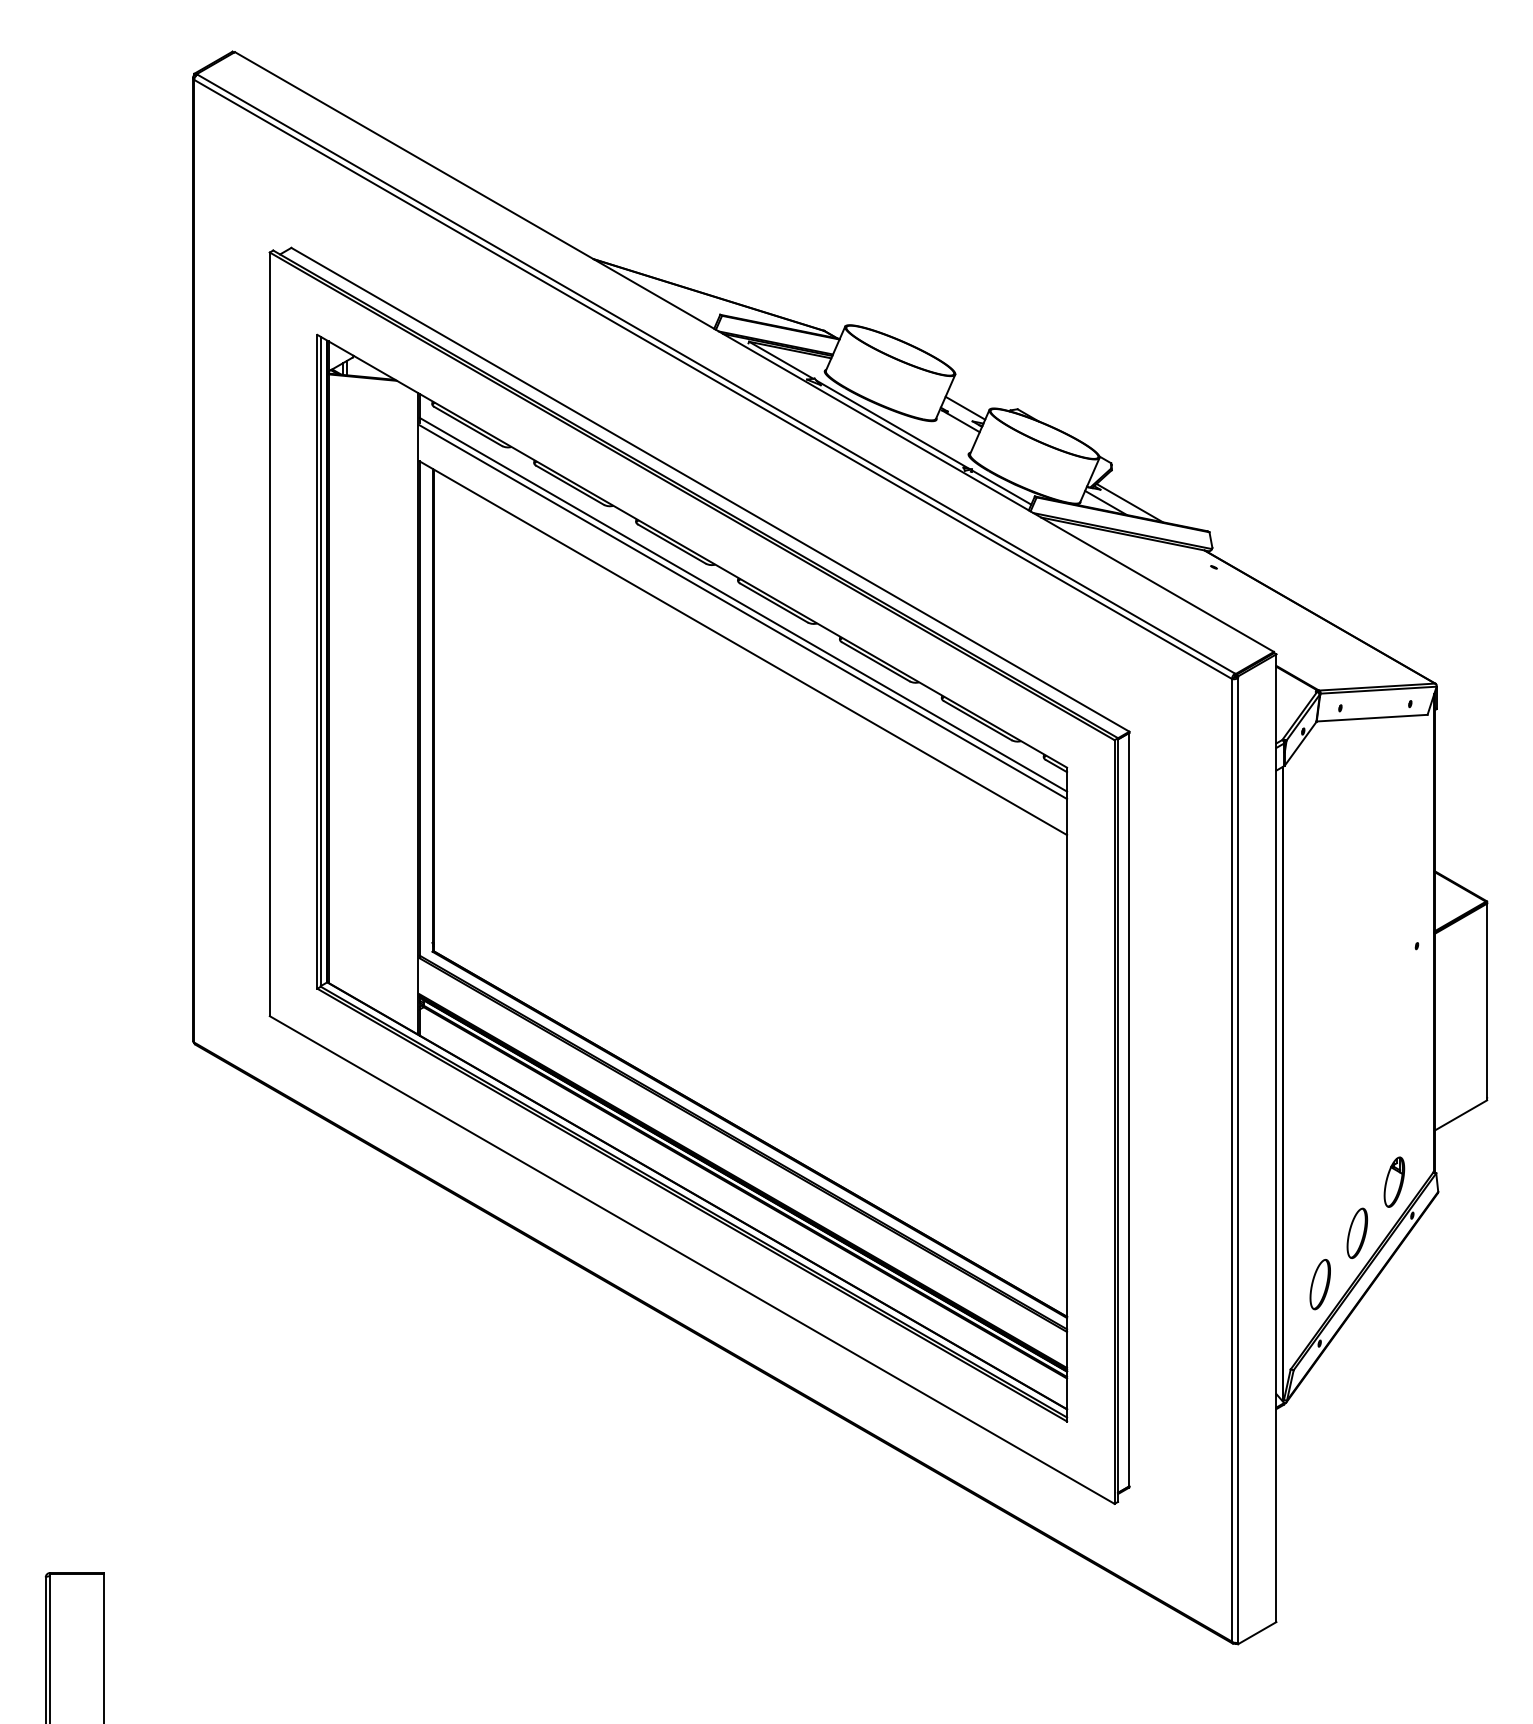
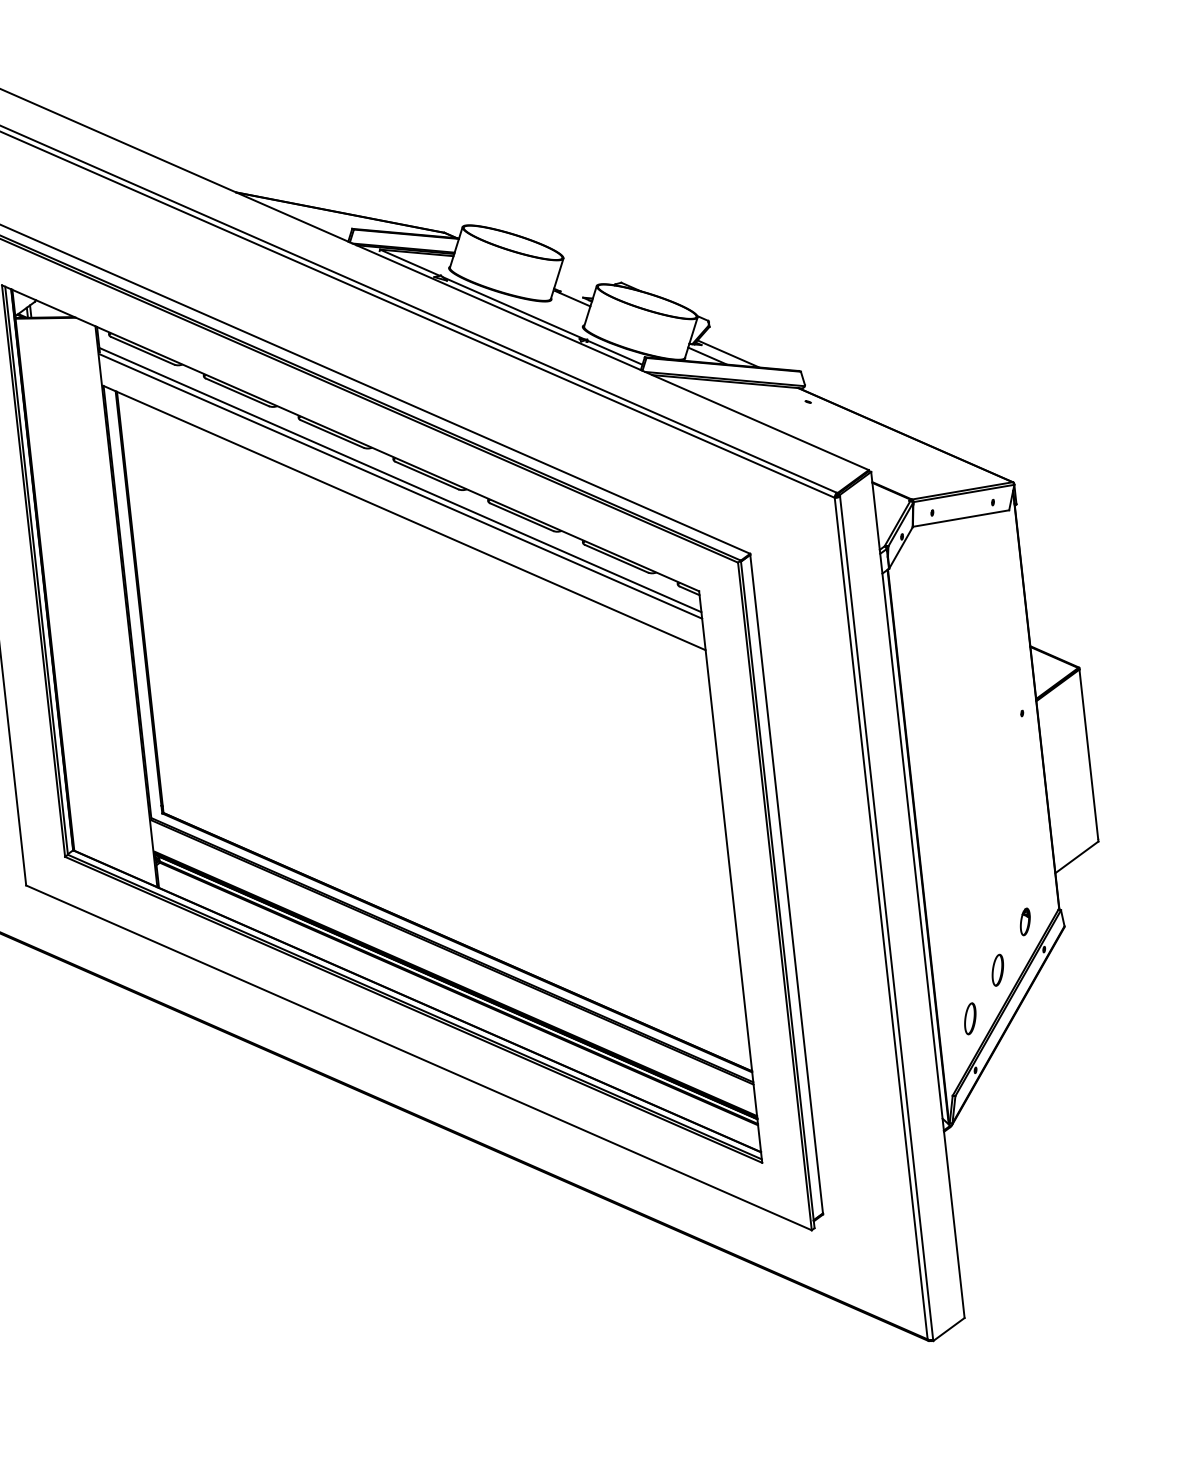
line: (965, 407) -> (575, 286), removed
part: (1394, 1181) -> (1025, 921), size x0.6
part: (1357, 1232) -> (997, 969), size x0.7
part: (1319, 1284) -> (969, 1018), size x0.7

